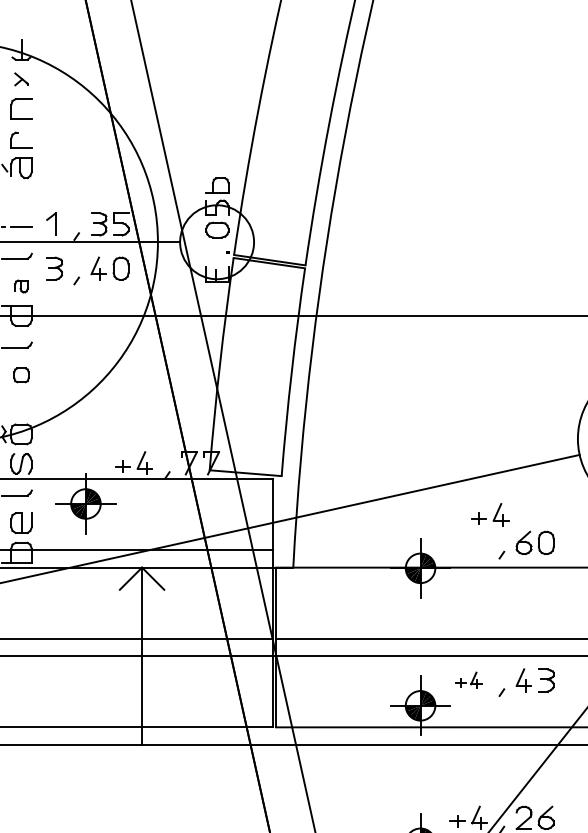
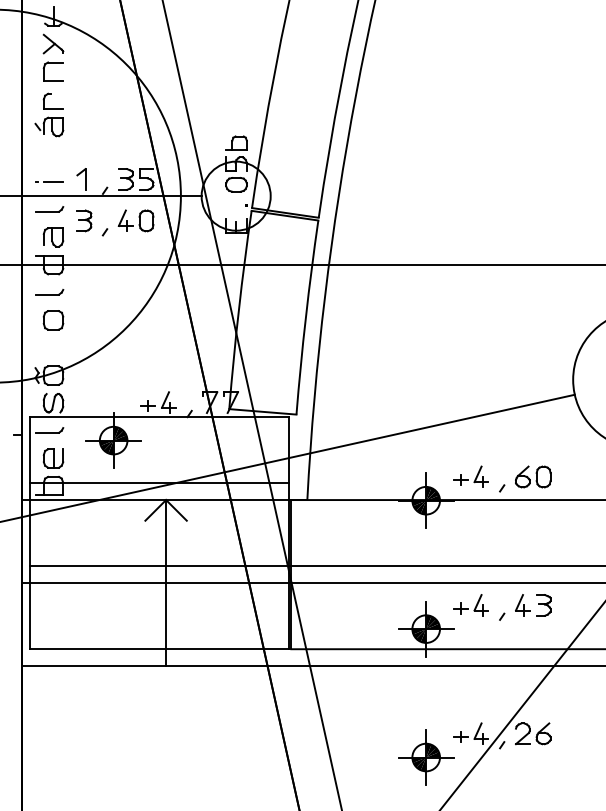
part: (21, 78) -> (53, 43), size x1.67
part: (21, 286) -> (53, 237), size x1.67
part: (21, 375) -> (53, 320), size x1.43
part: (489, 514) -> (470, 476), moved
part: (467, 680) -> (470, 605), size x1.43

